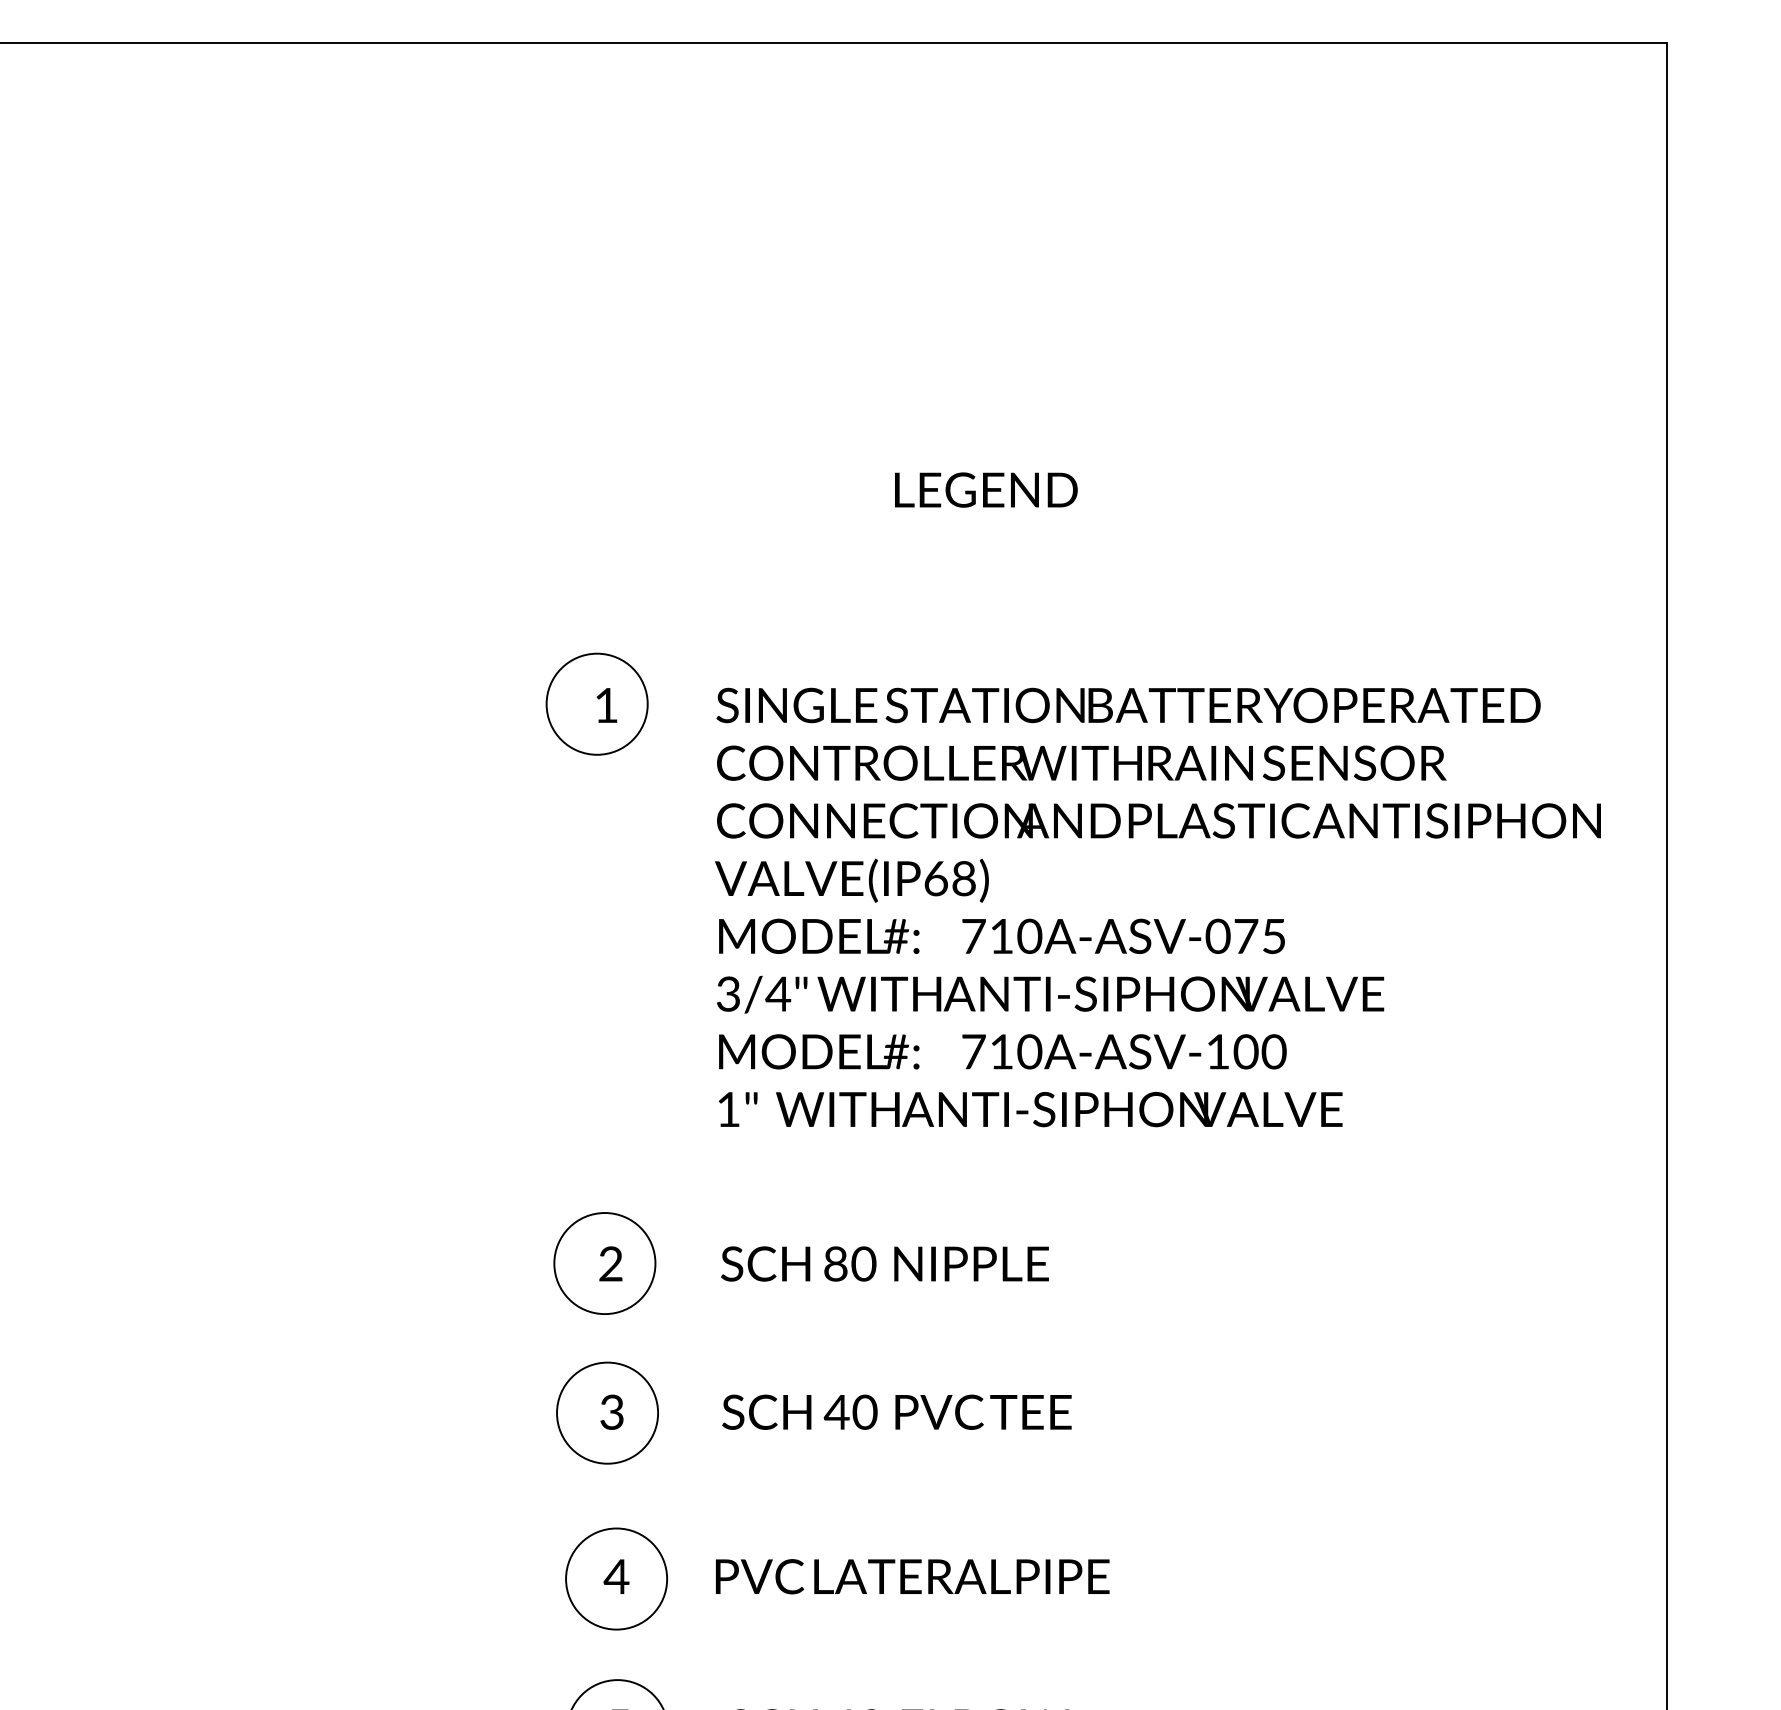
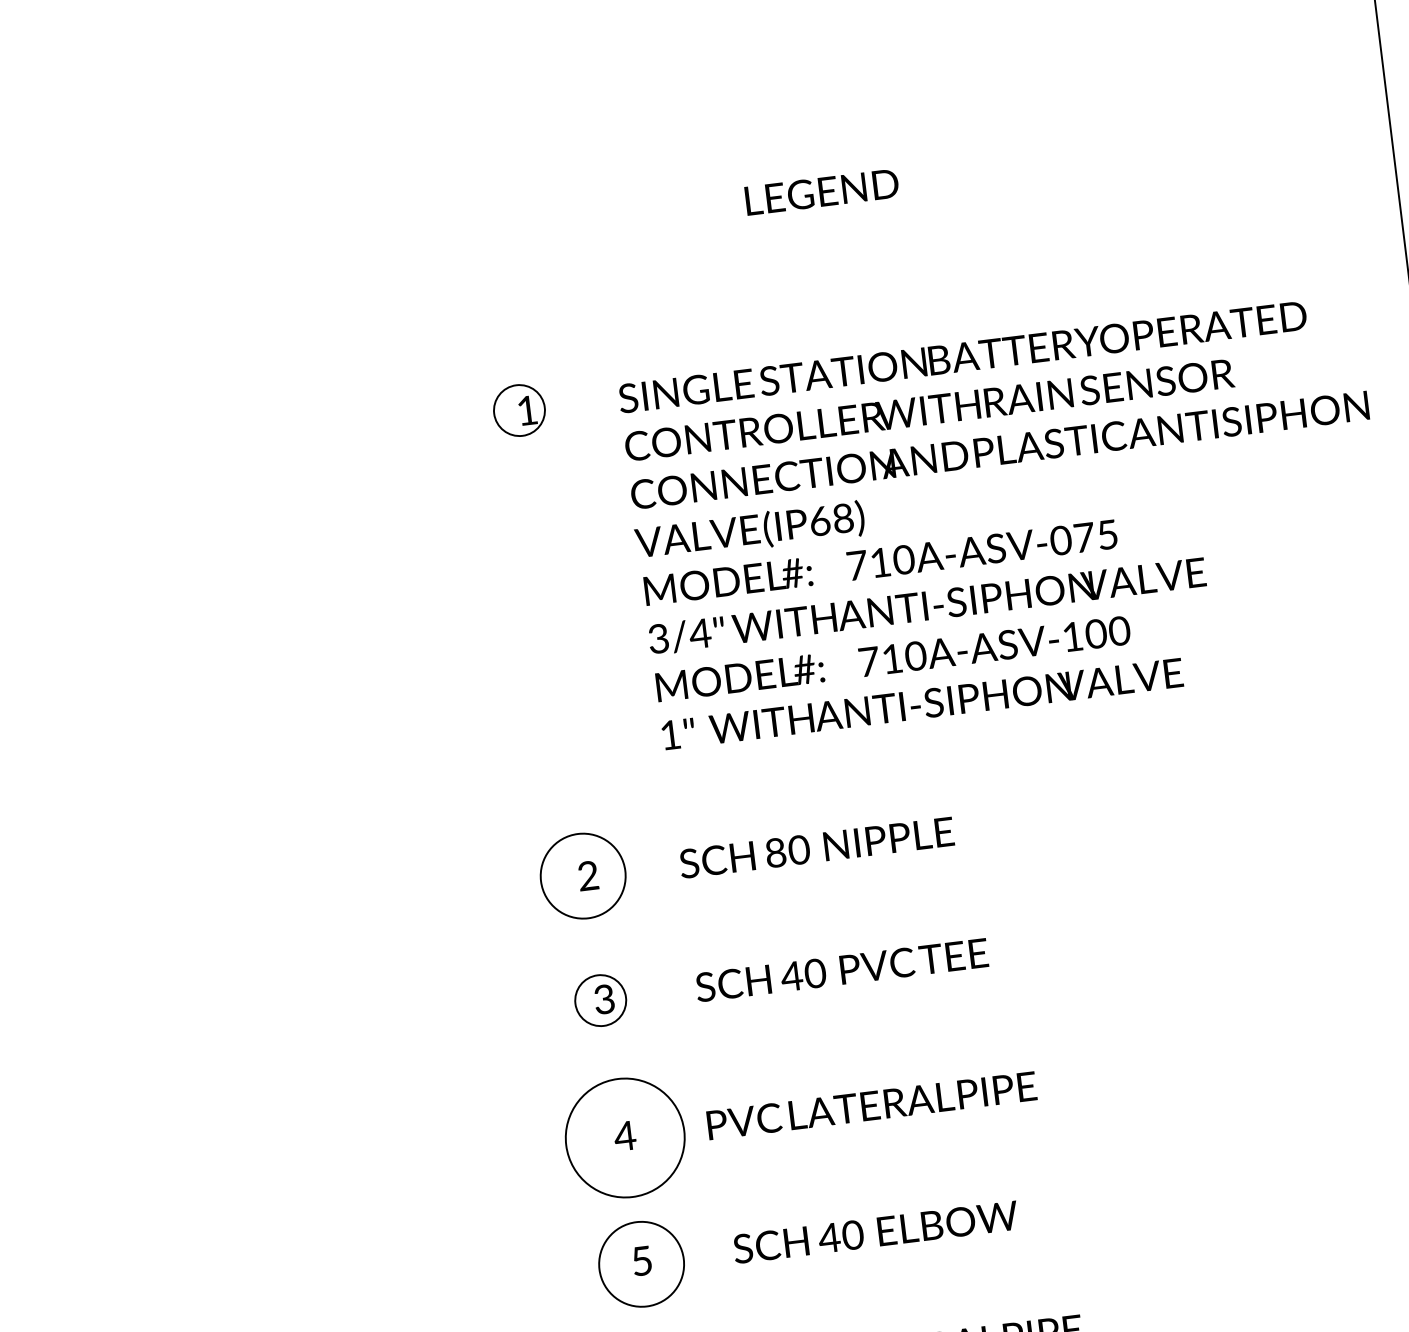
circle: (596, 703) -> (518, 410), size x0.6
circle: (607, 1412) -> (600, 1000), size x0.6
circle: (616, 1578) -> (625, 1137), size x1.4

